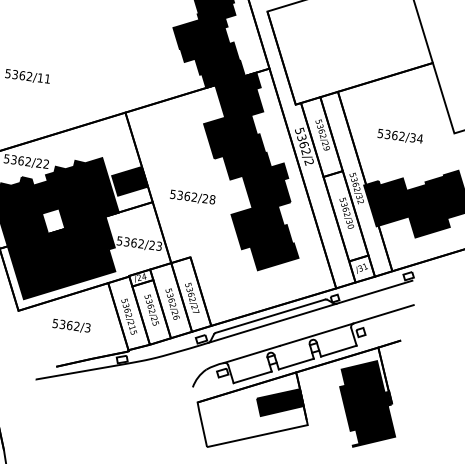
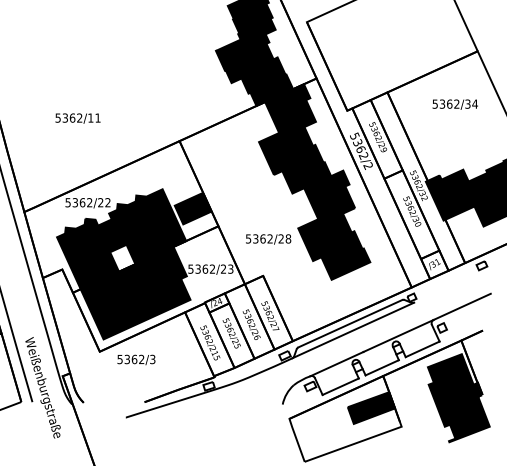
text: (399, 136) -> (454, 104), moved
text: (192, 197) -> (268, 239), moved
line: (374, 291) -> (450, 285), removed
text: (71, 325) -> (136, 359), moved

